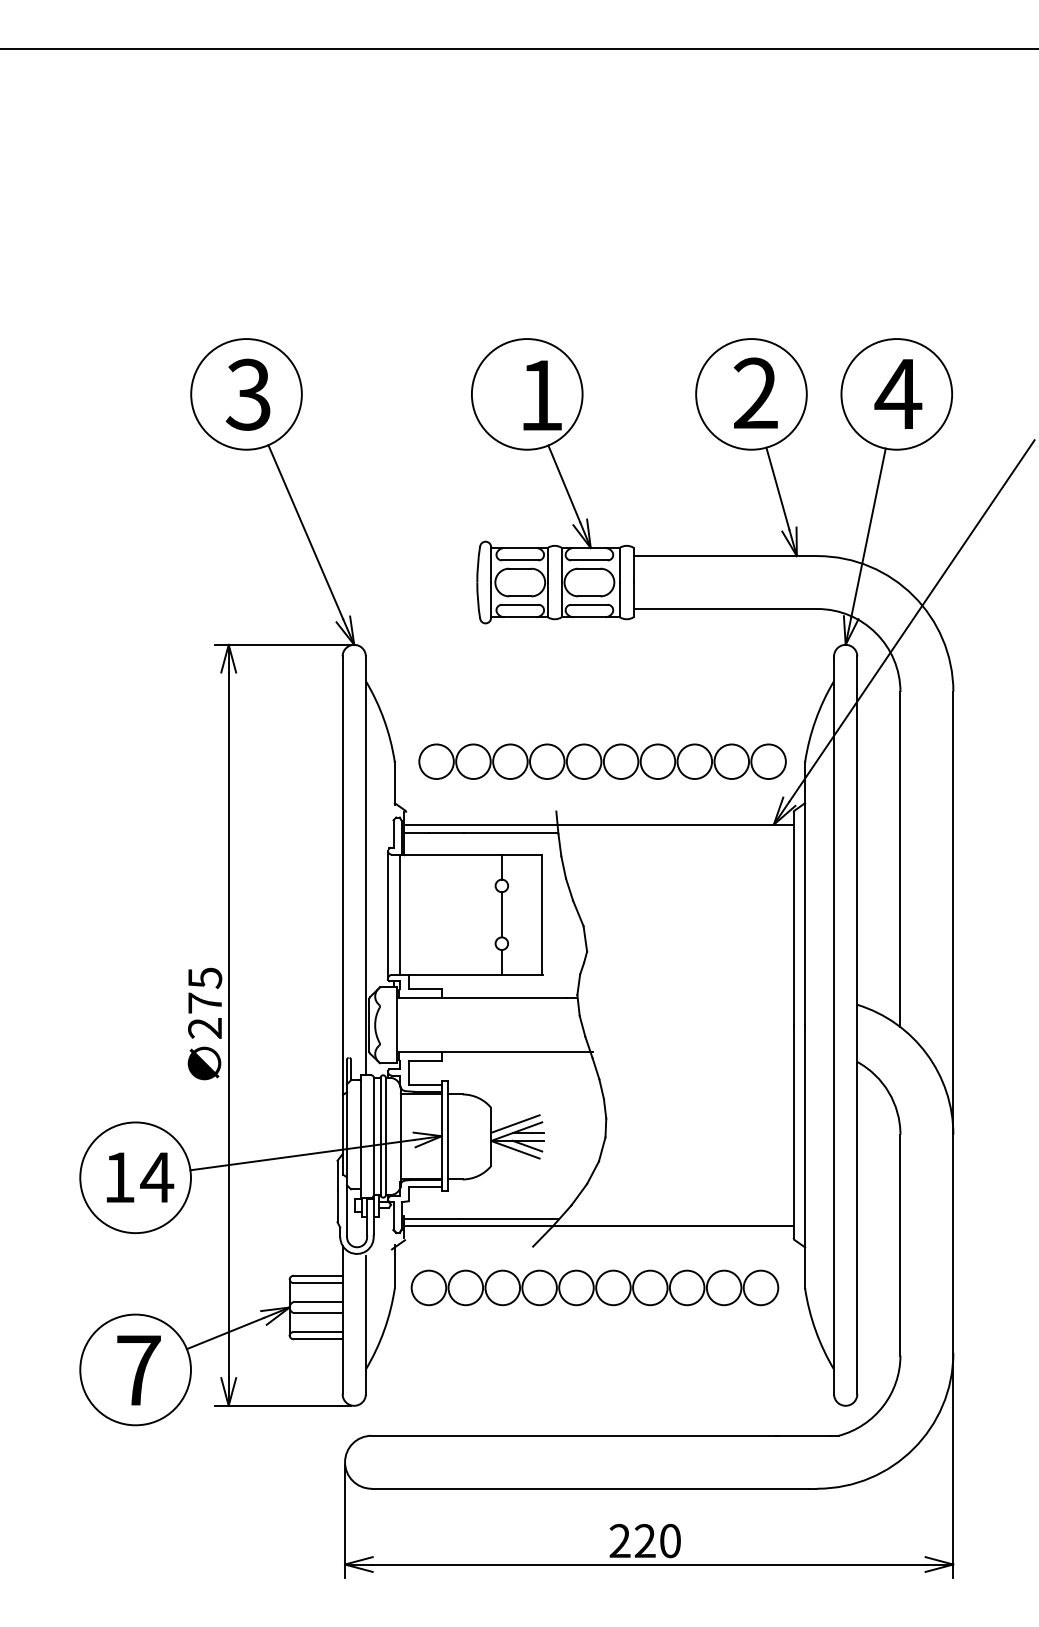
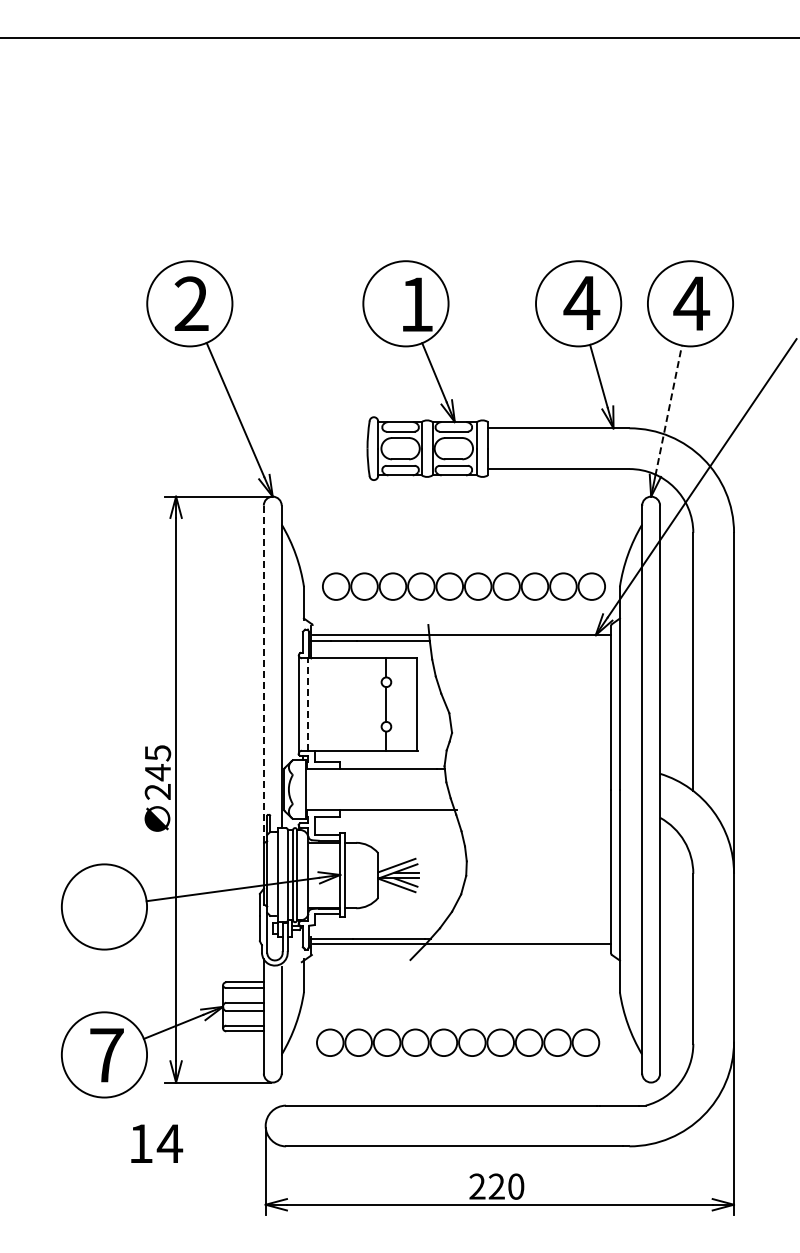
text: (755, 392) -> (581, 302), 2 -> 4
text: (248, 393) -> (191, 303), 3 -> 2
line: (868, 532) -> (668, 410), solid -> dashed
line: (342, 875) -> (263, 674), solid -> dashed
line: (400, 914) -> (308, 704), solid -> dashed
text: (204, 1003) -> (157, 772), 275 -> 245
text: (140, 1177) -> (157, 1143), moved
part: (595, 1287) -> (458, 1042), moved

